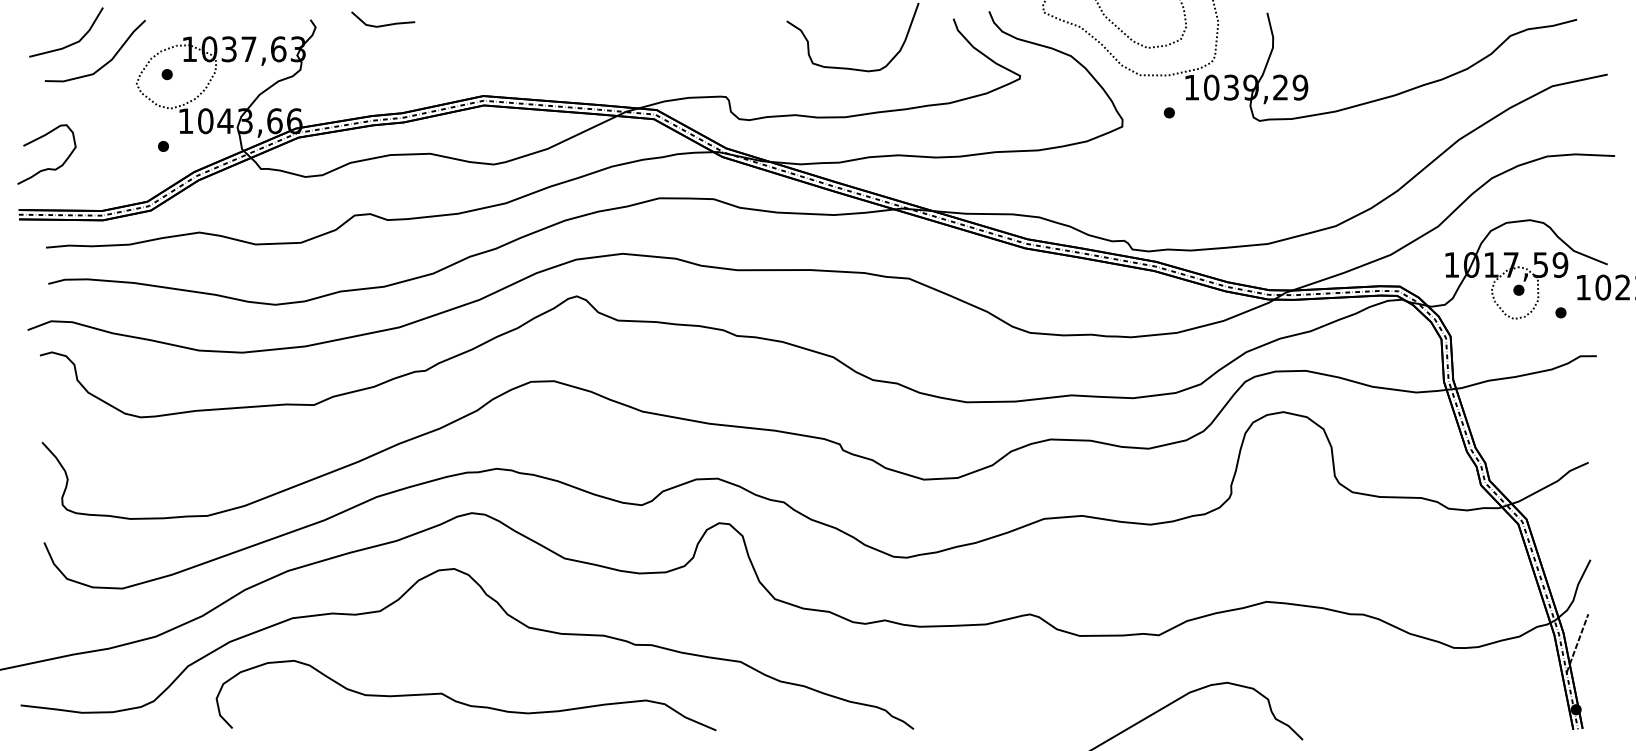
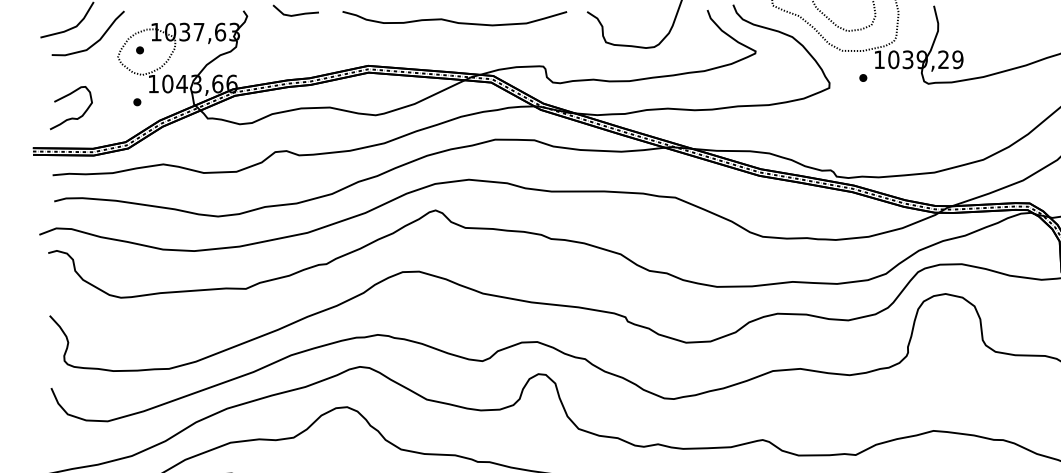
curve: (602, 34) -> (454, 21), added
curve: (46, 168) -> (70, 118), moved

